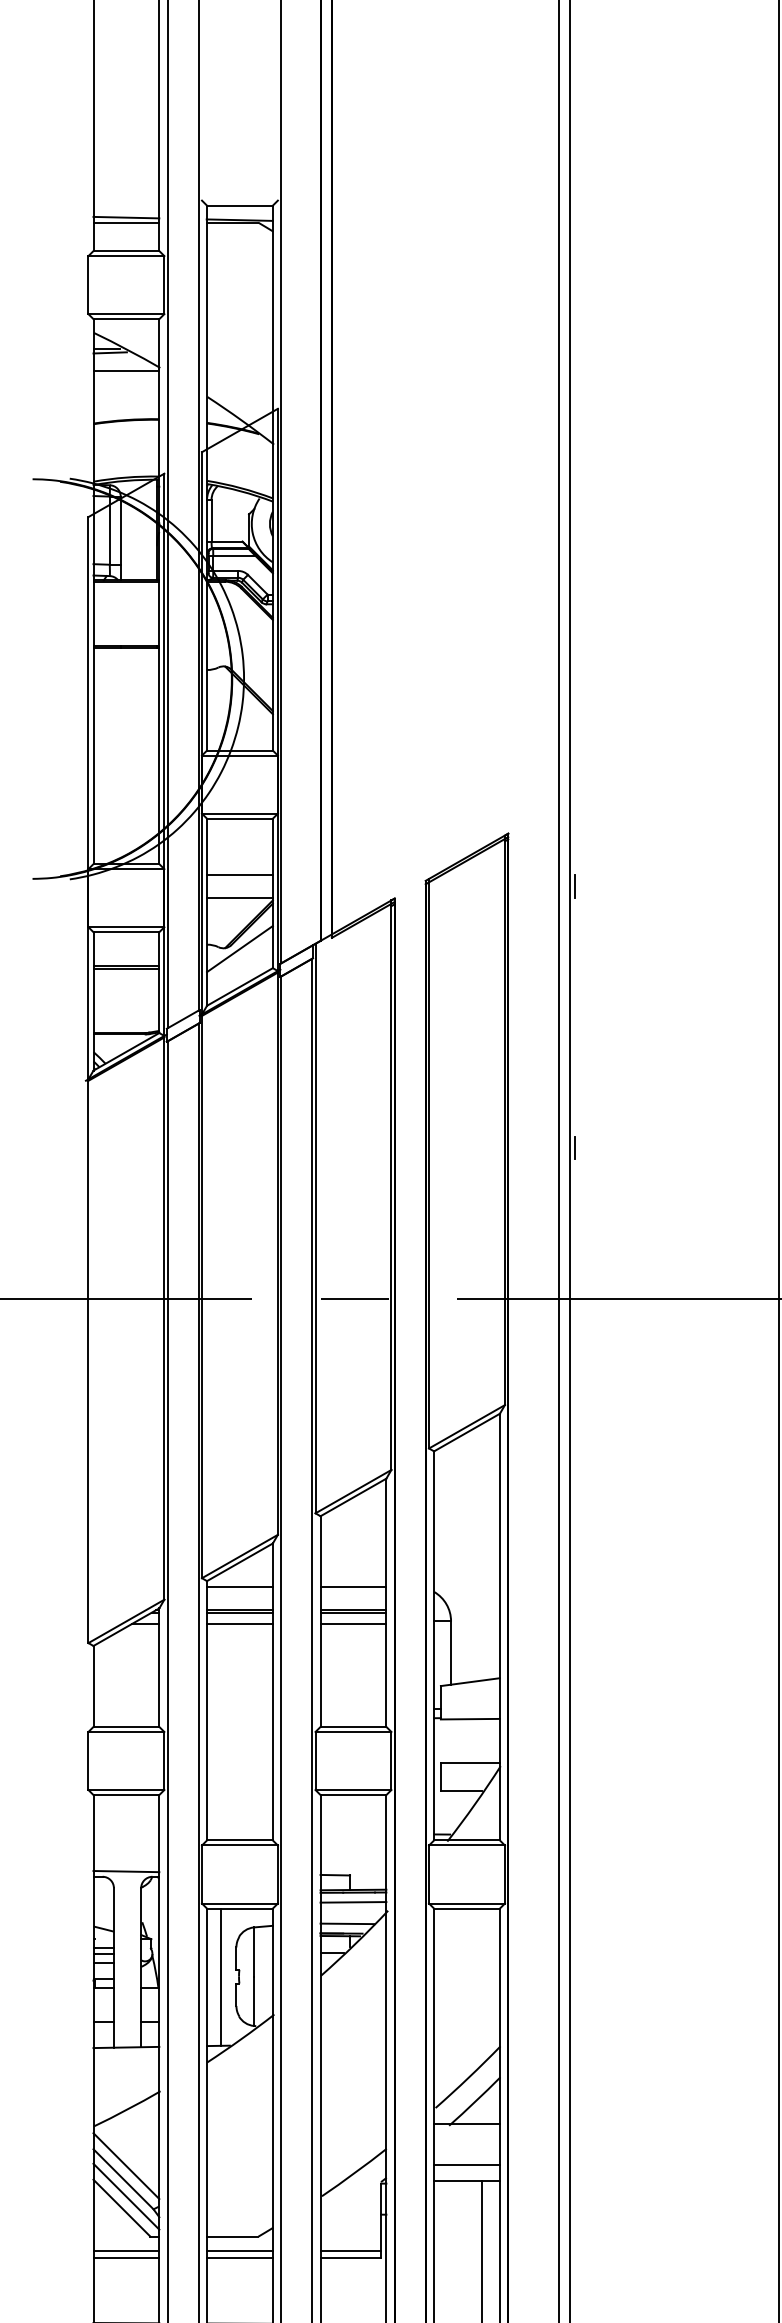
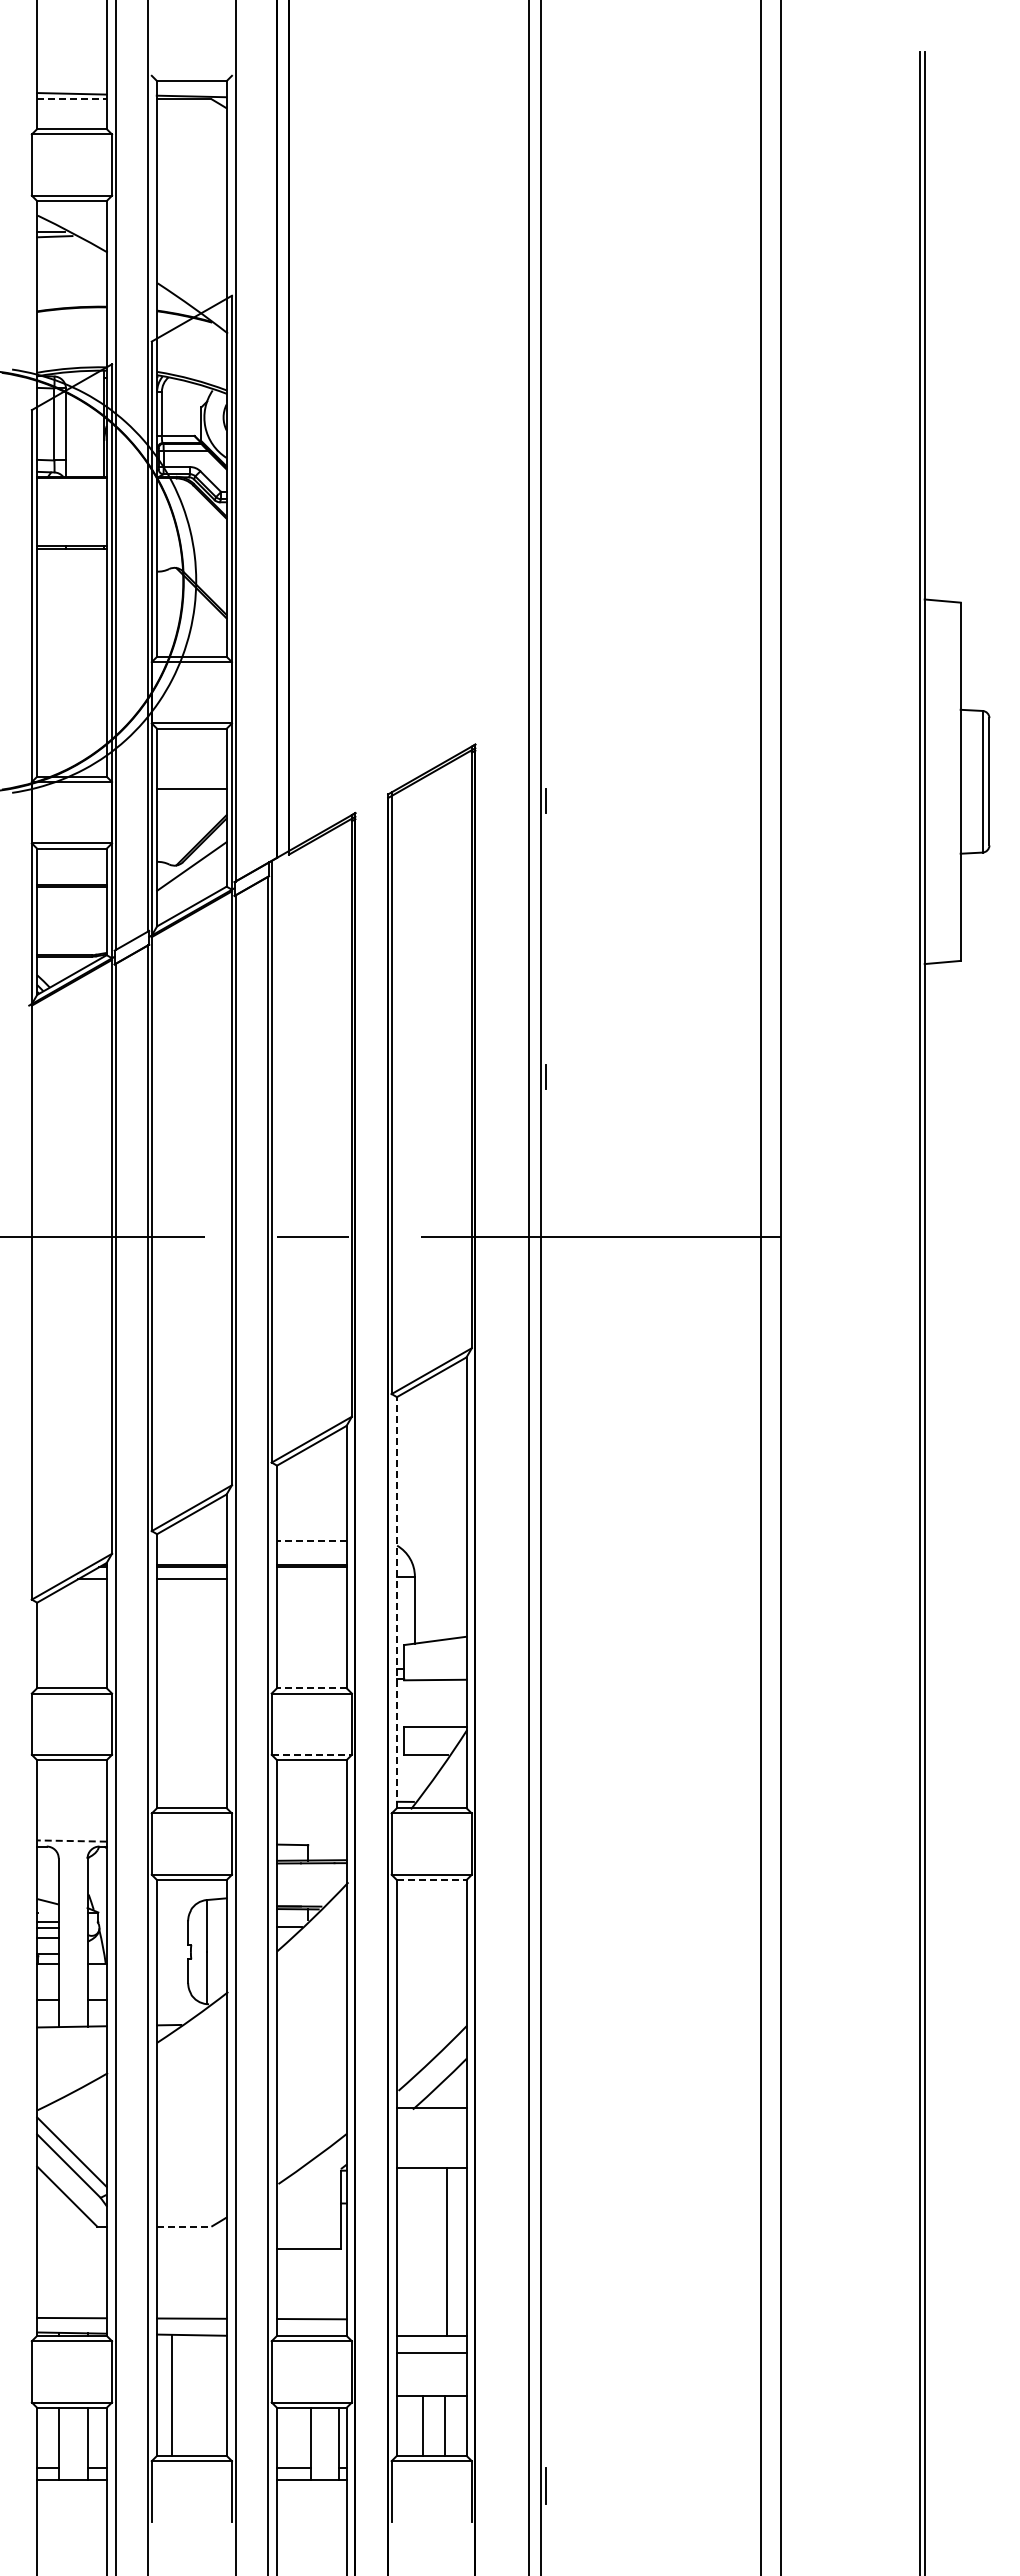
line: (125, 223) -> (71, 99), solid -> dashed
line: (125, 371) -> (71, 256), removed
line: (239, 897) -> (191, 812), removed
line: (239, 1587) -> (191, 1540), removed
line: (353, 1587) -> (311, 1540), solid -> dashed
line: (353, 1624) -> (311, 1579), removed
line: (433, 1645) -> (396, 1602), solid -> dashed
line: (353, 1727) -> (311, 1688), solid -> dashed
line: (354, 1789) -> (312, 1754), solid -> dashed
line: (125, 1872) -> (71, 1841), solid -> dashed
line: (353, 1902) -> (311, 1873), removed
line: (466, 1908) -> (431, 1880), solid -> dashed
line: (347, 1924) -> (305, 1896), removed
line: (220, 1977) -> (171, 1952), removed
line: (466, 2165) -> (431, 2151), removed
line: (125, 2196) -> (71, 2184), removed
line: (232, 2236) -> (184, 2226), solid -> dashed
line: (125, 2250) -> (71, 2241), removed
line: (239, 2250) -> (191, 2241), removed
line: (350, 2250) -> (308, 2241), removed
line: (125, 2257) -> (71, 2248), removed
line: (239, 2257) -> (191, 2248), removed

